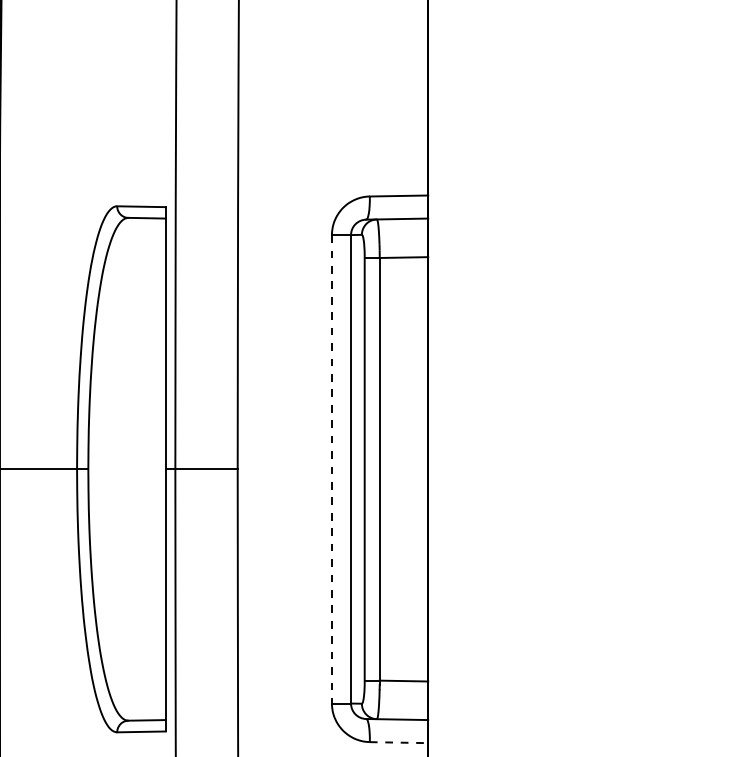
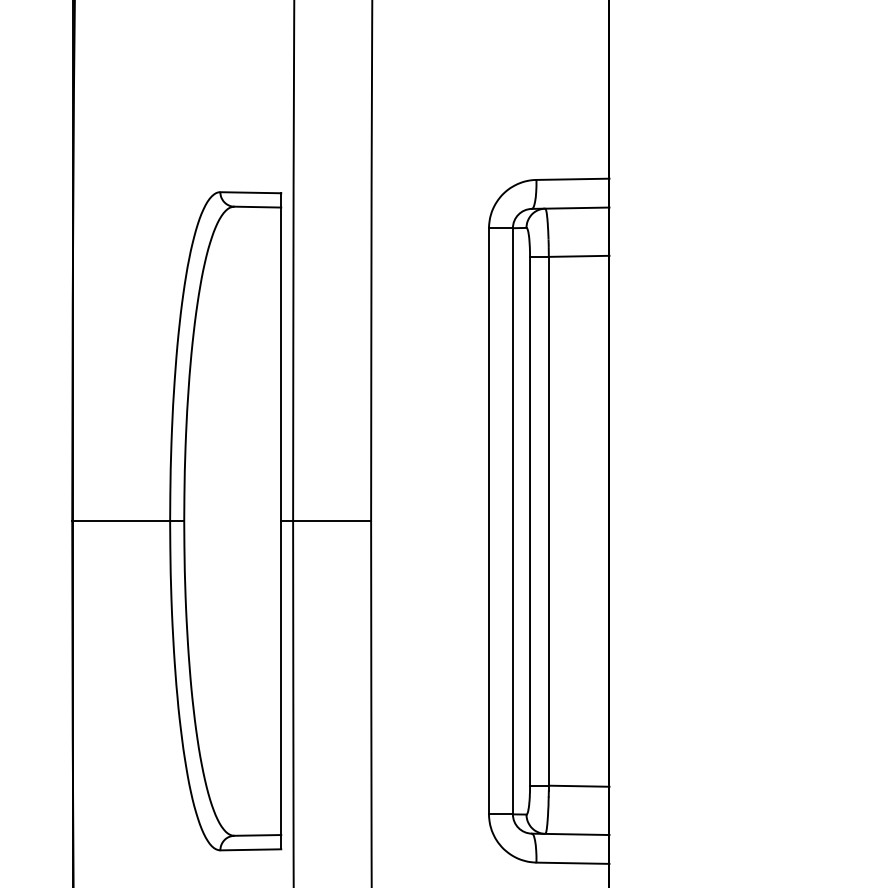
line: (331, 469) -> (488, 521), dashed -> solid
line: (399, 742) -> (573, 863), dashed -> solid

